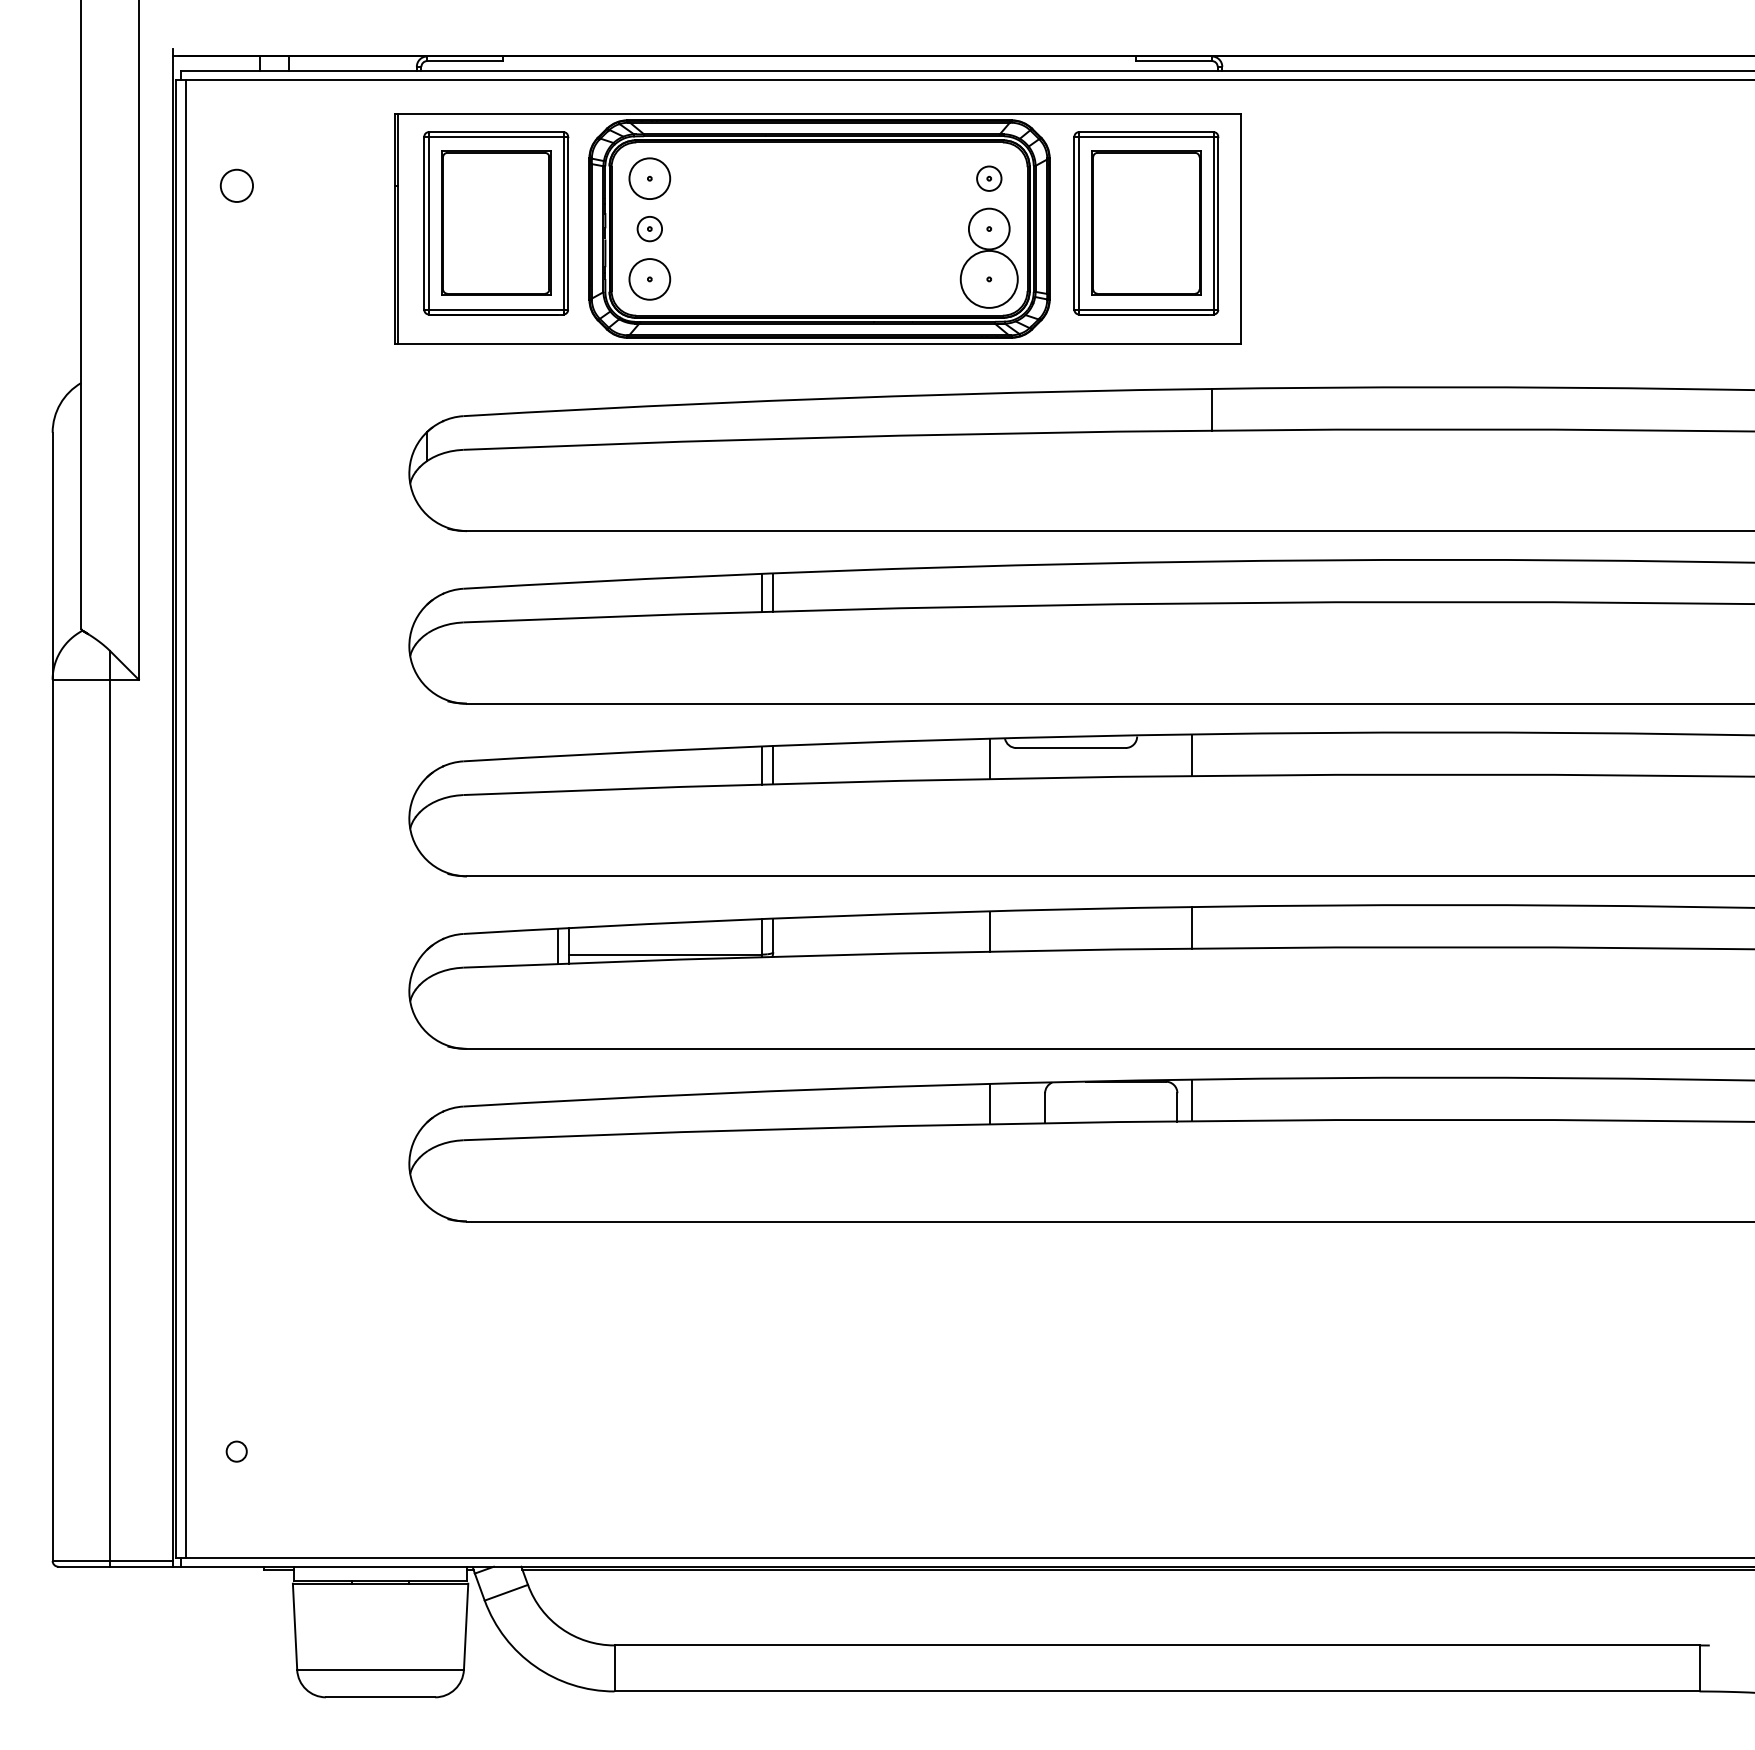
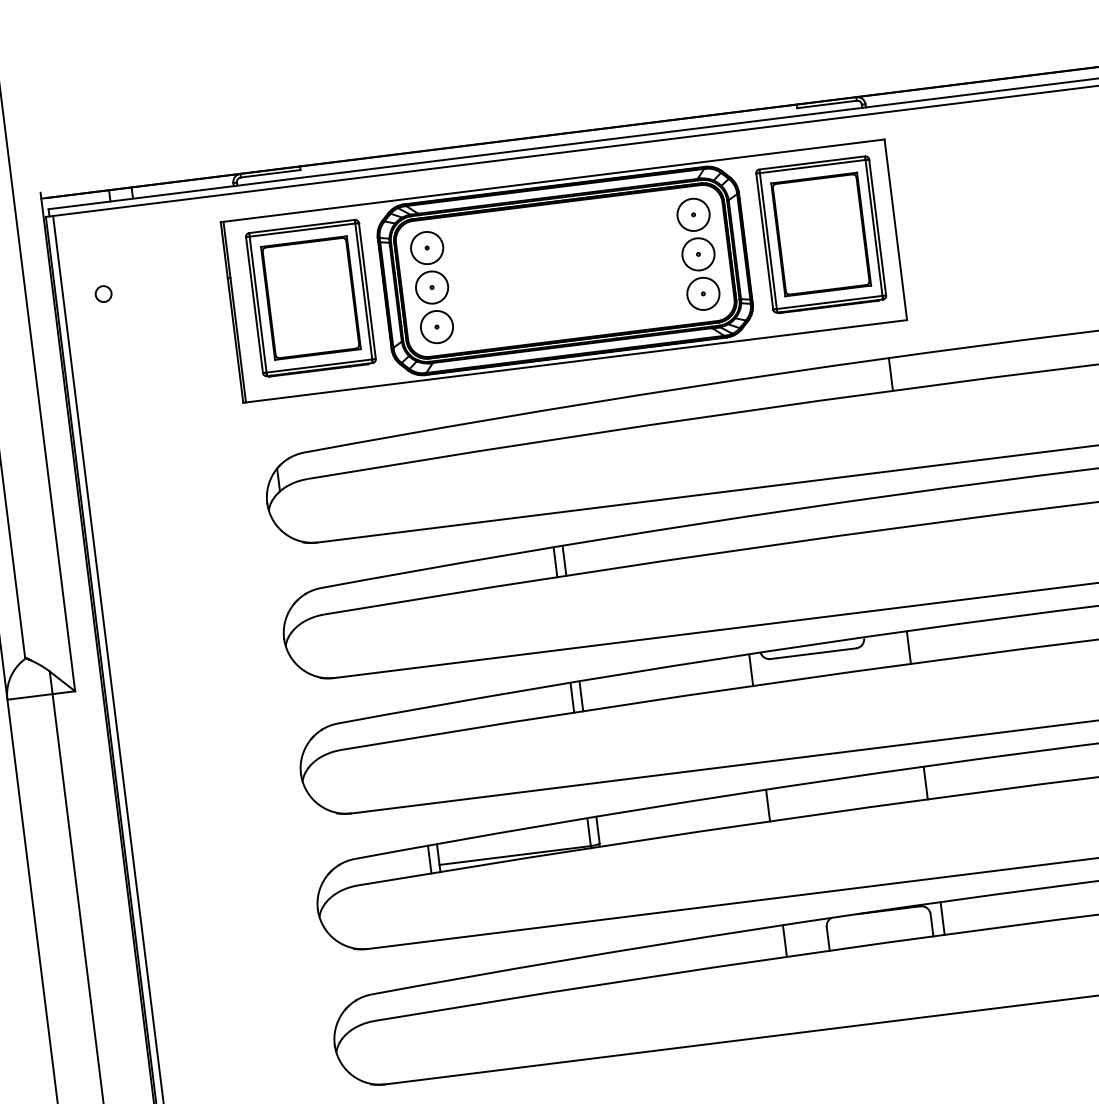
circle: (988, 178) -> (692, 214), size x1.67
circle: (236, 185) -> (103, 293), size x0.62
circle: (649, 228) -> (431, 287), size x1.67
circle: (988, 279) -> (702, 294), size x0.71

